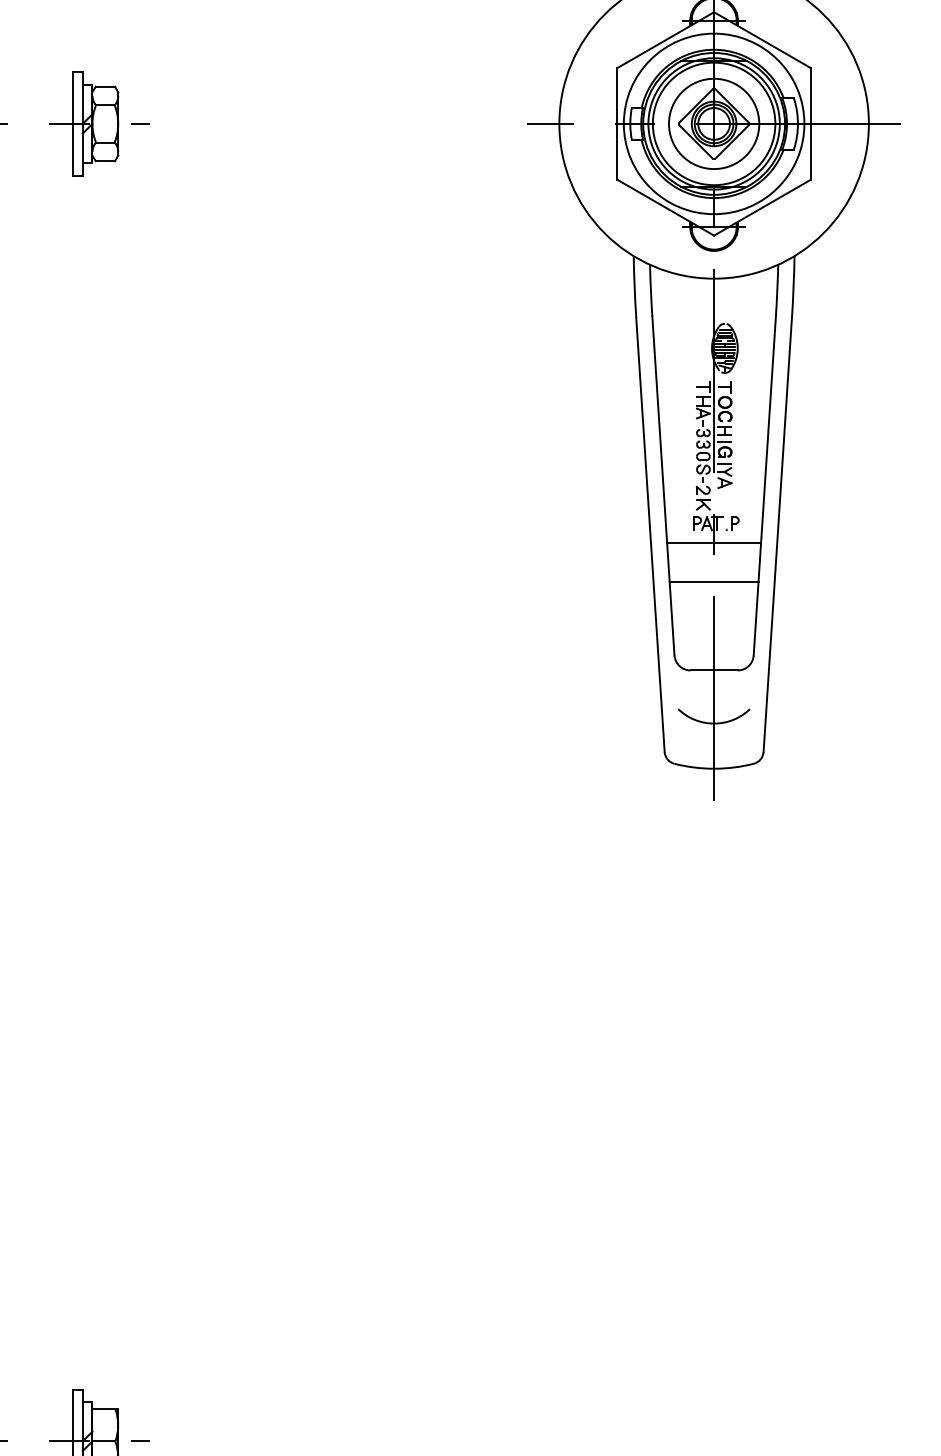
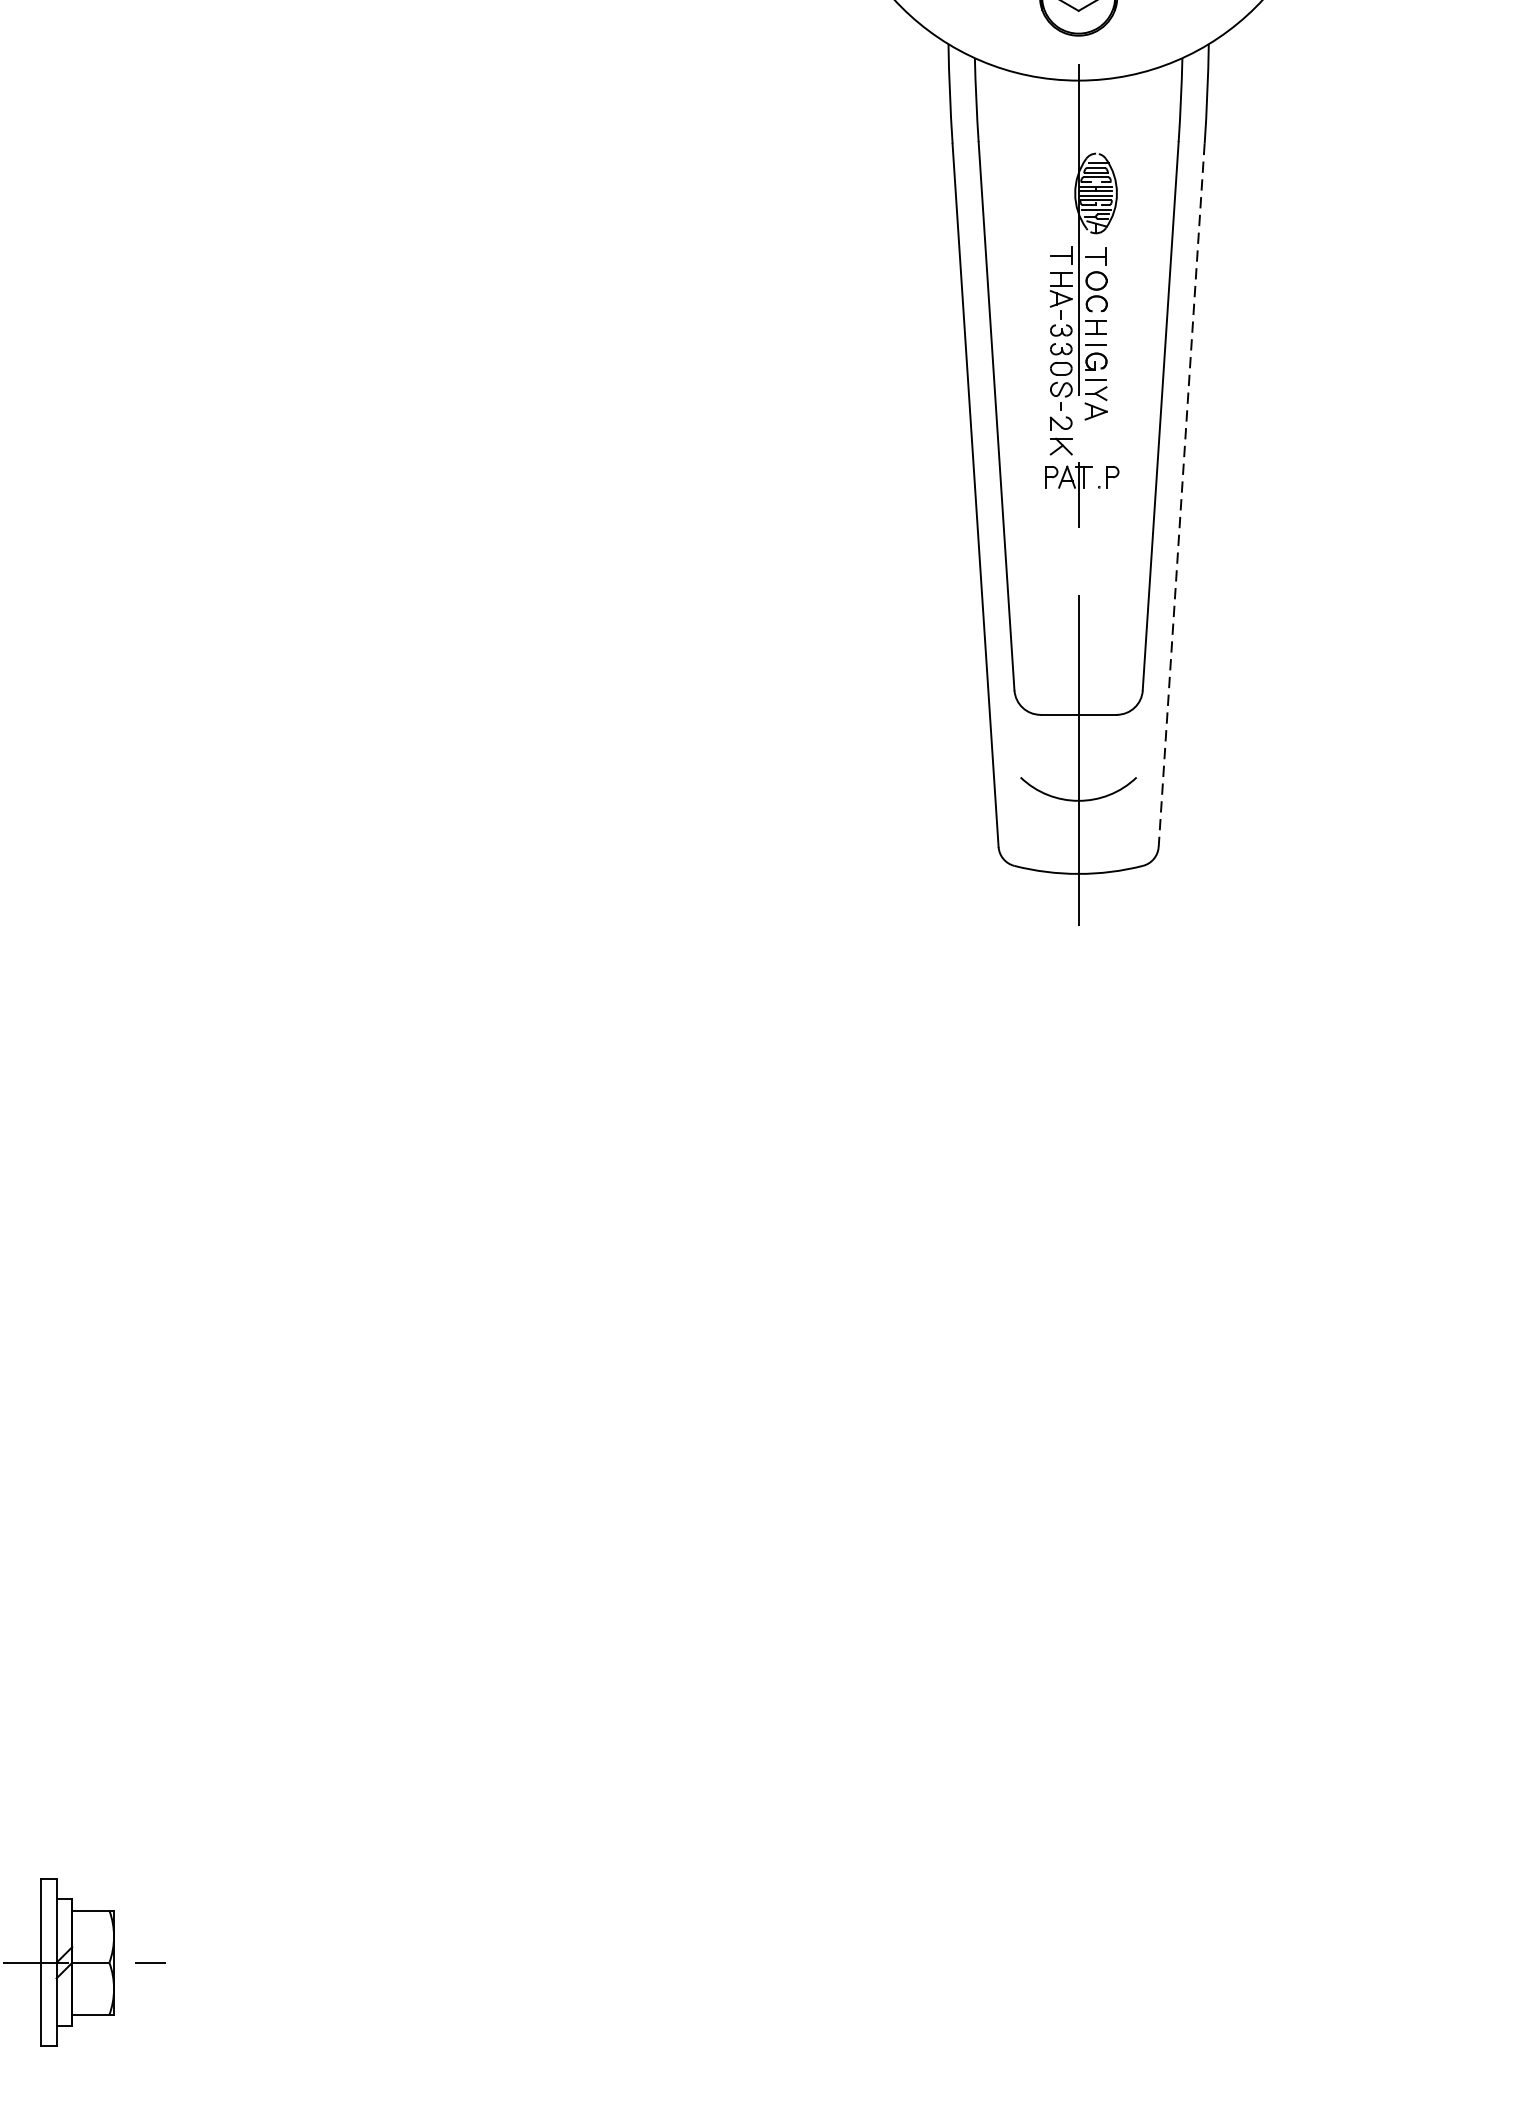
line: (777, 534) -> (1181, 494), solid -> dashed
line: (714, 543) -> (1079, 509), removed
line: (713, 581) -> (1077, 570), removed

